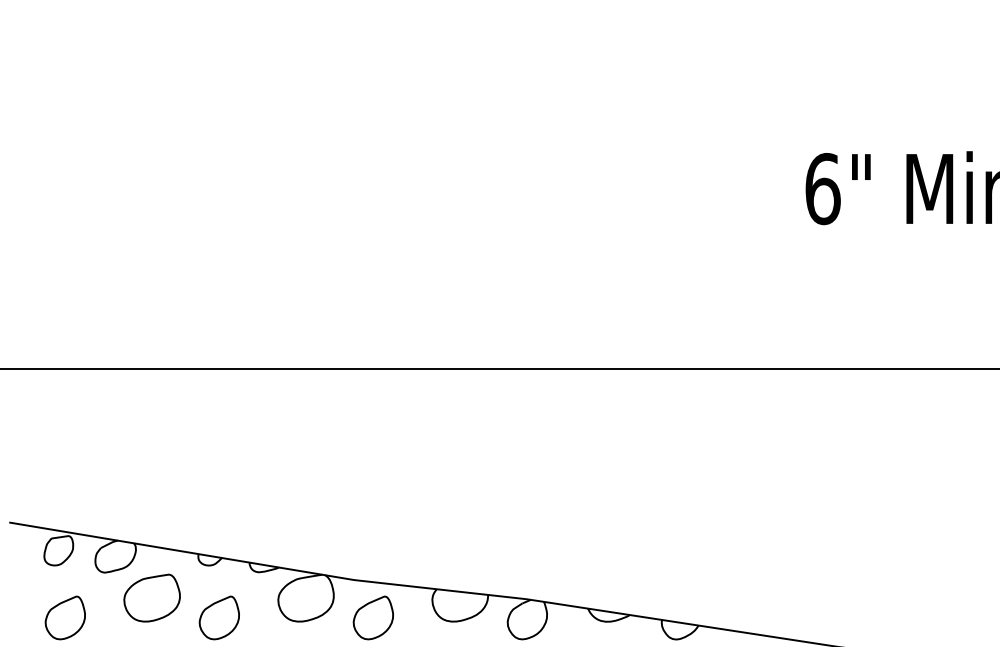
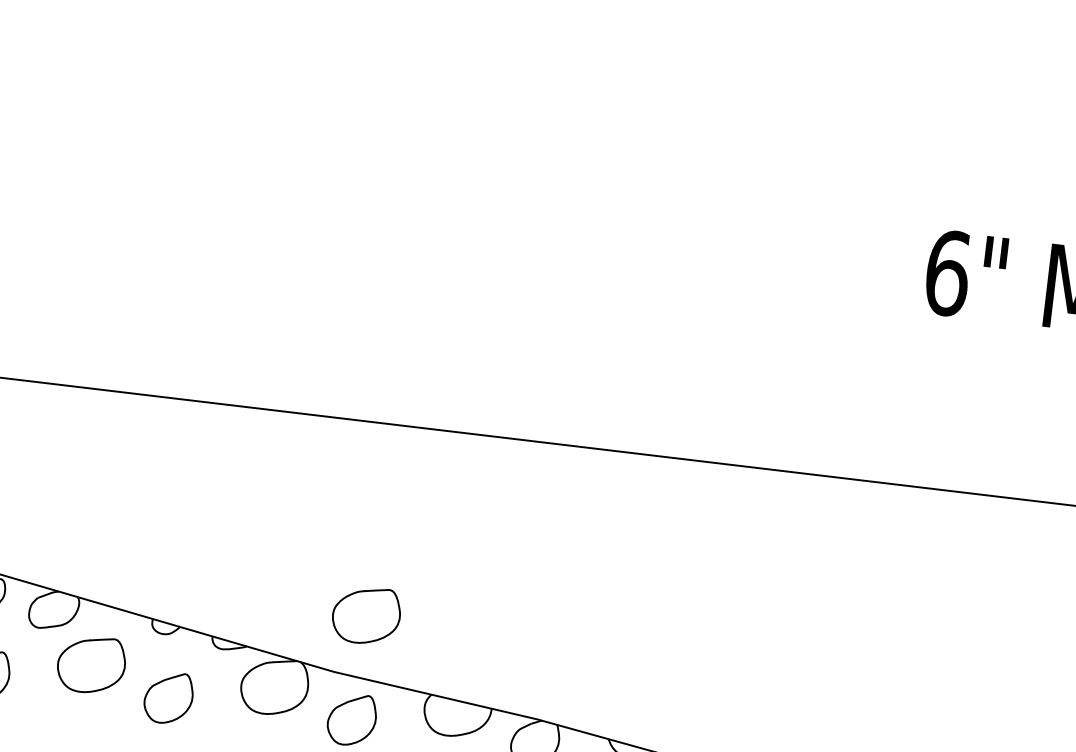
curve: (370, 511) -> (363, 592), added

